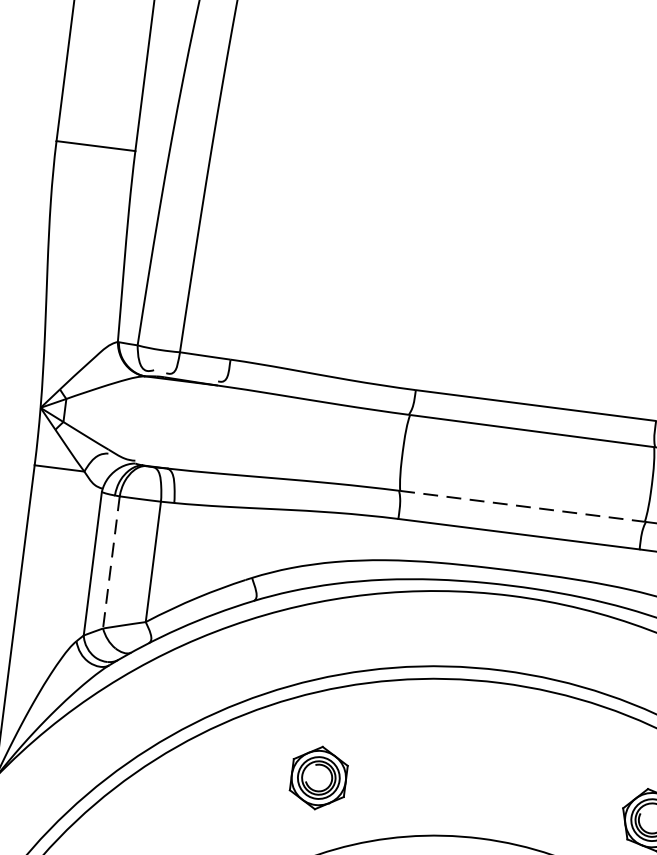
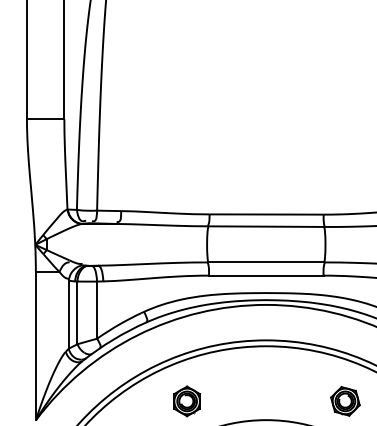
line: (522, 506) -> (266, 262), dashed -> solid
line: (111, 563) -> (77, 313), dashed -> solid

